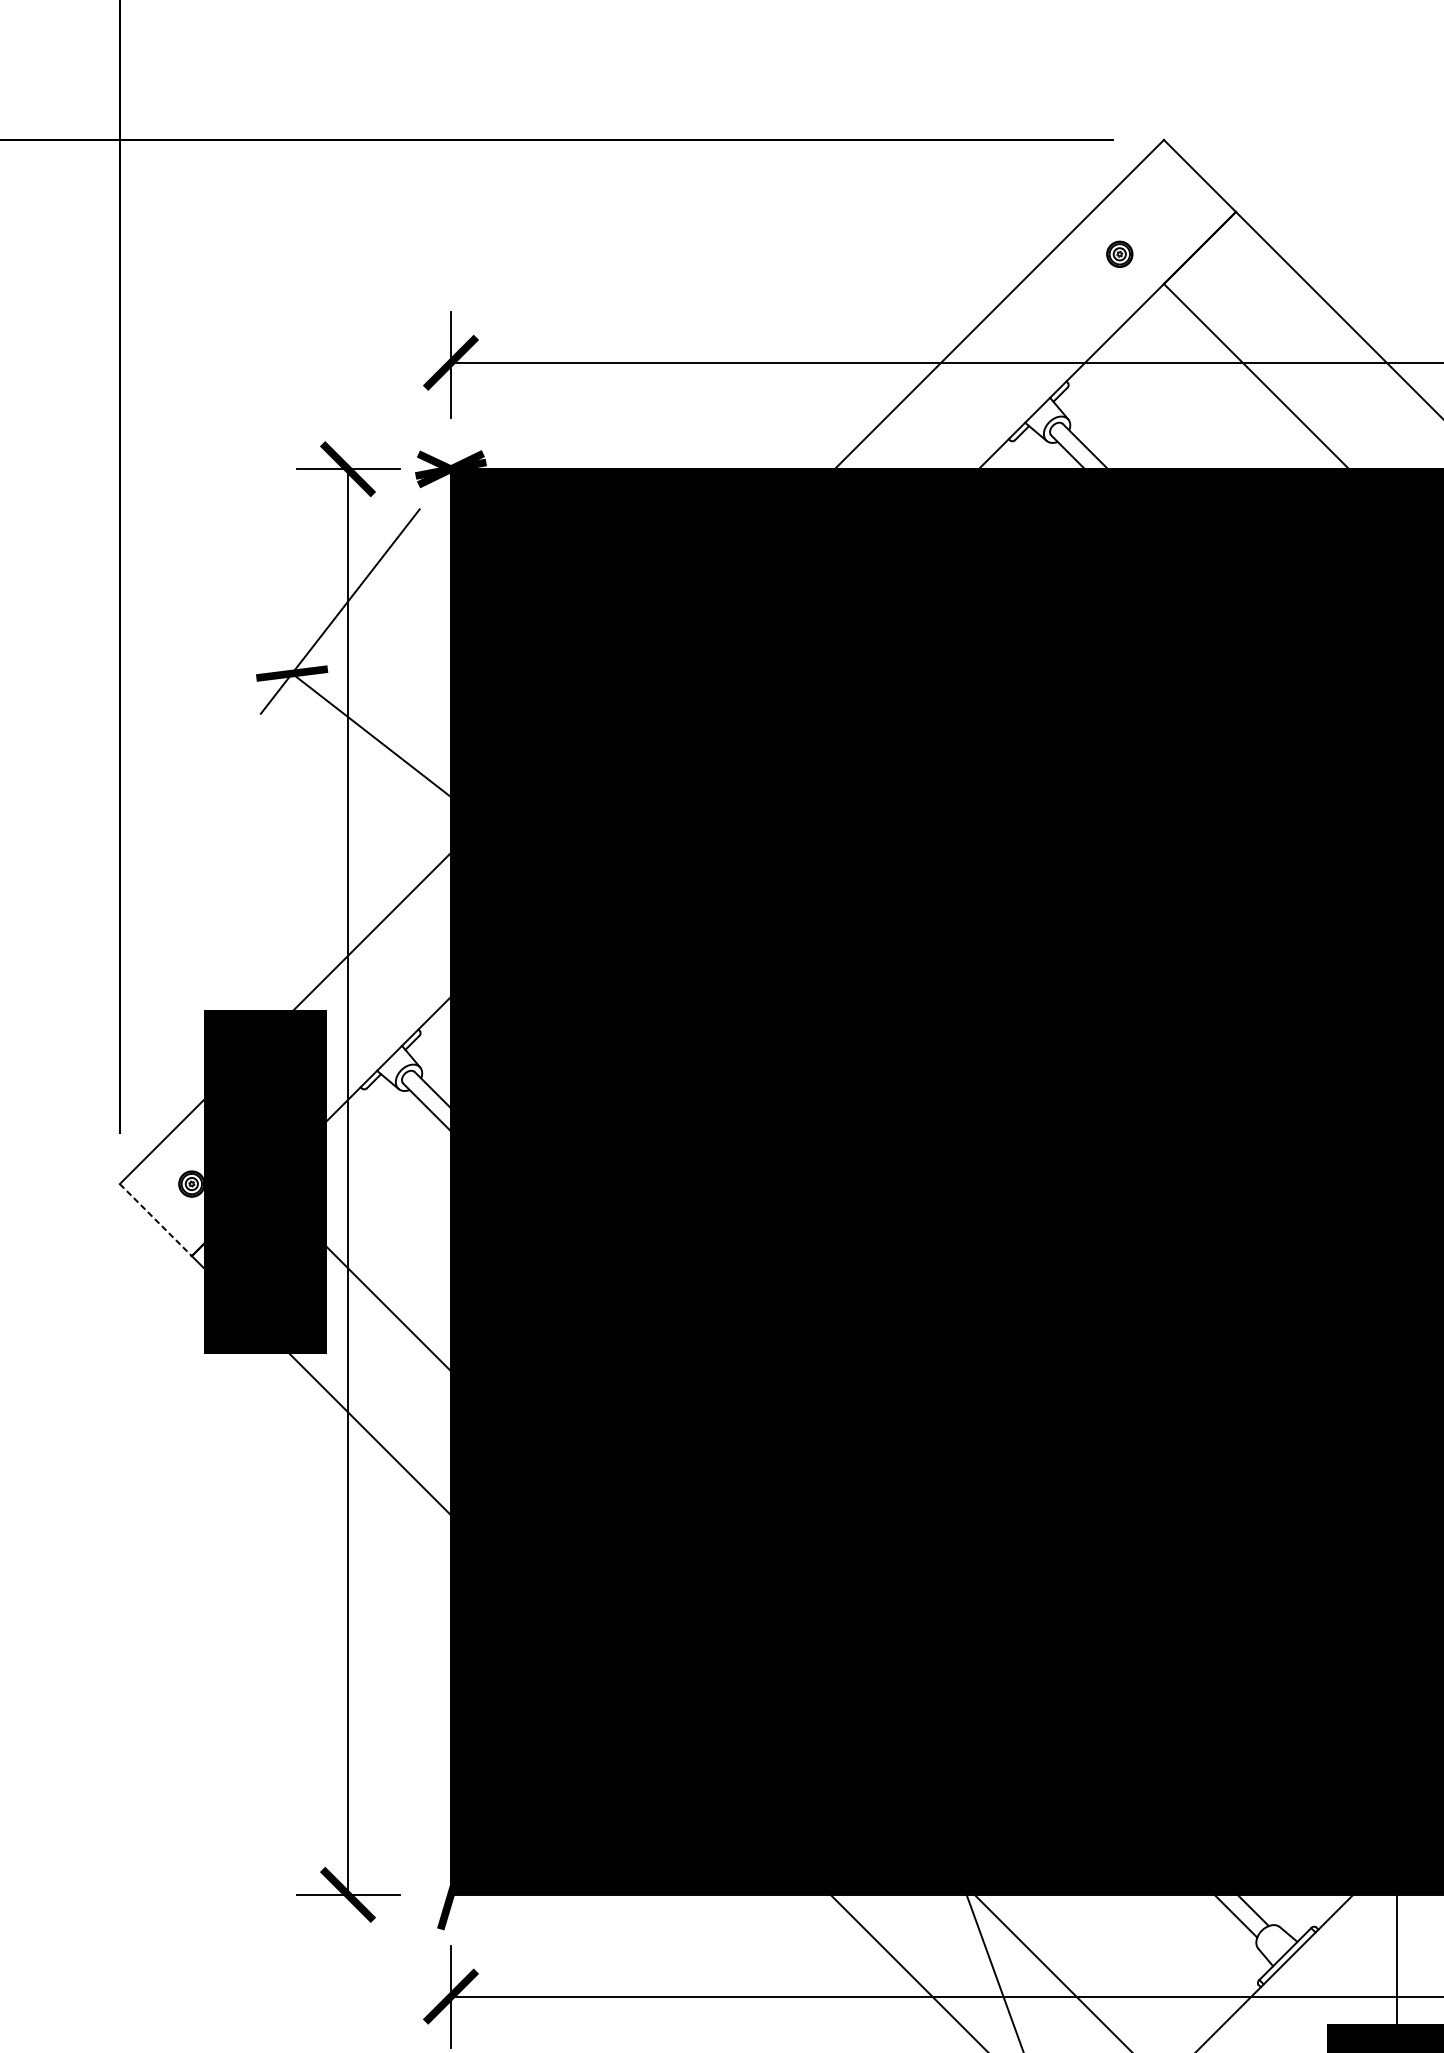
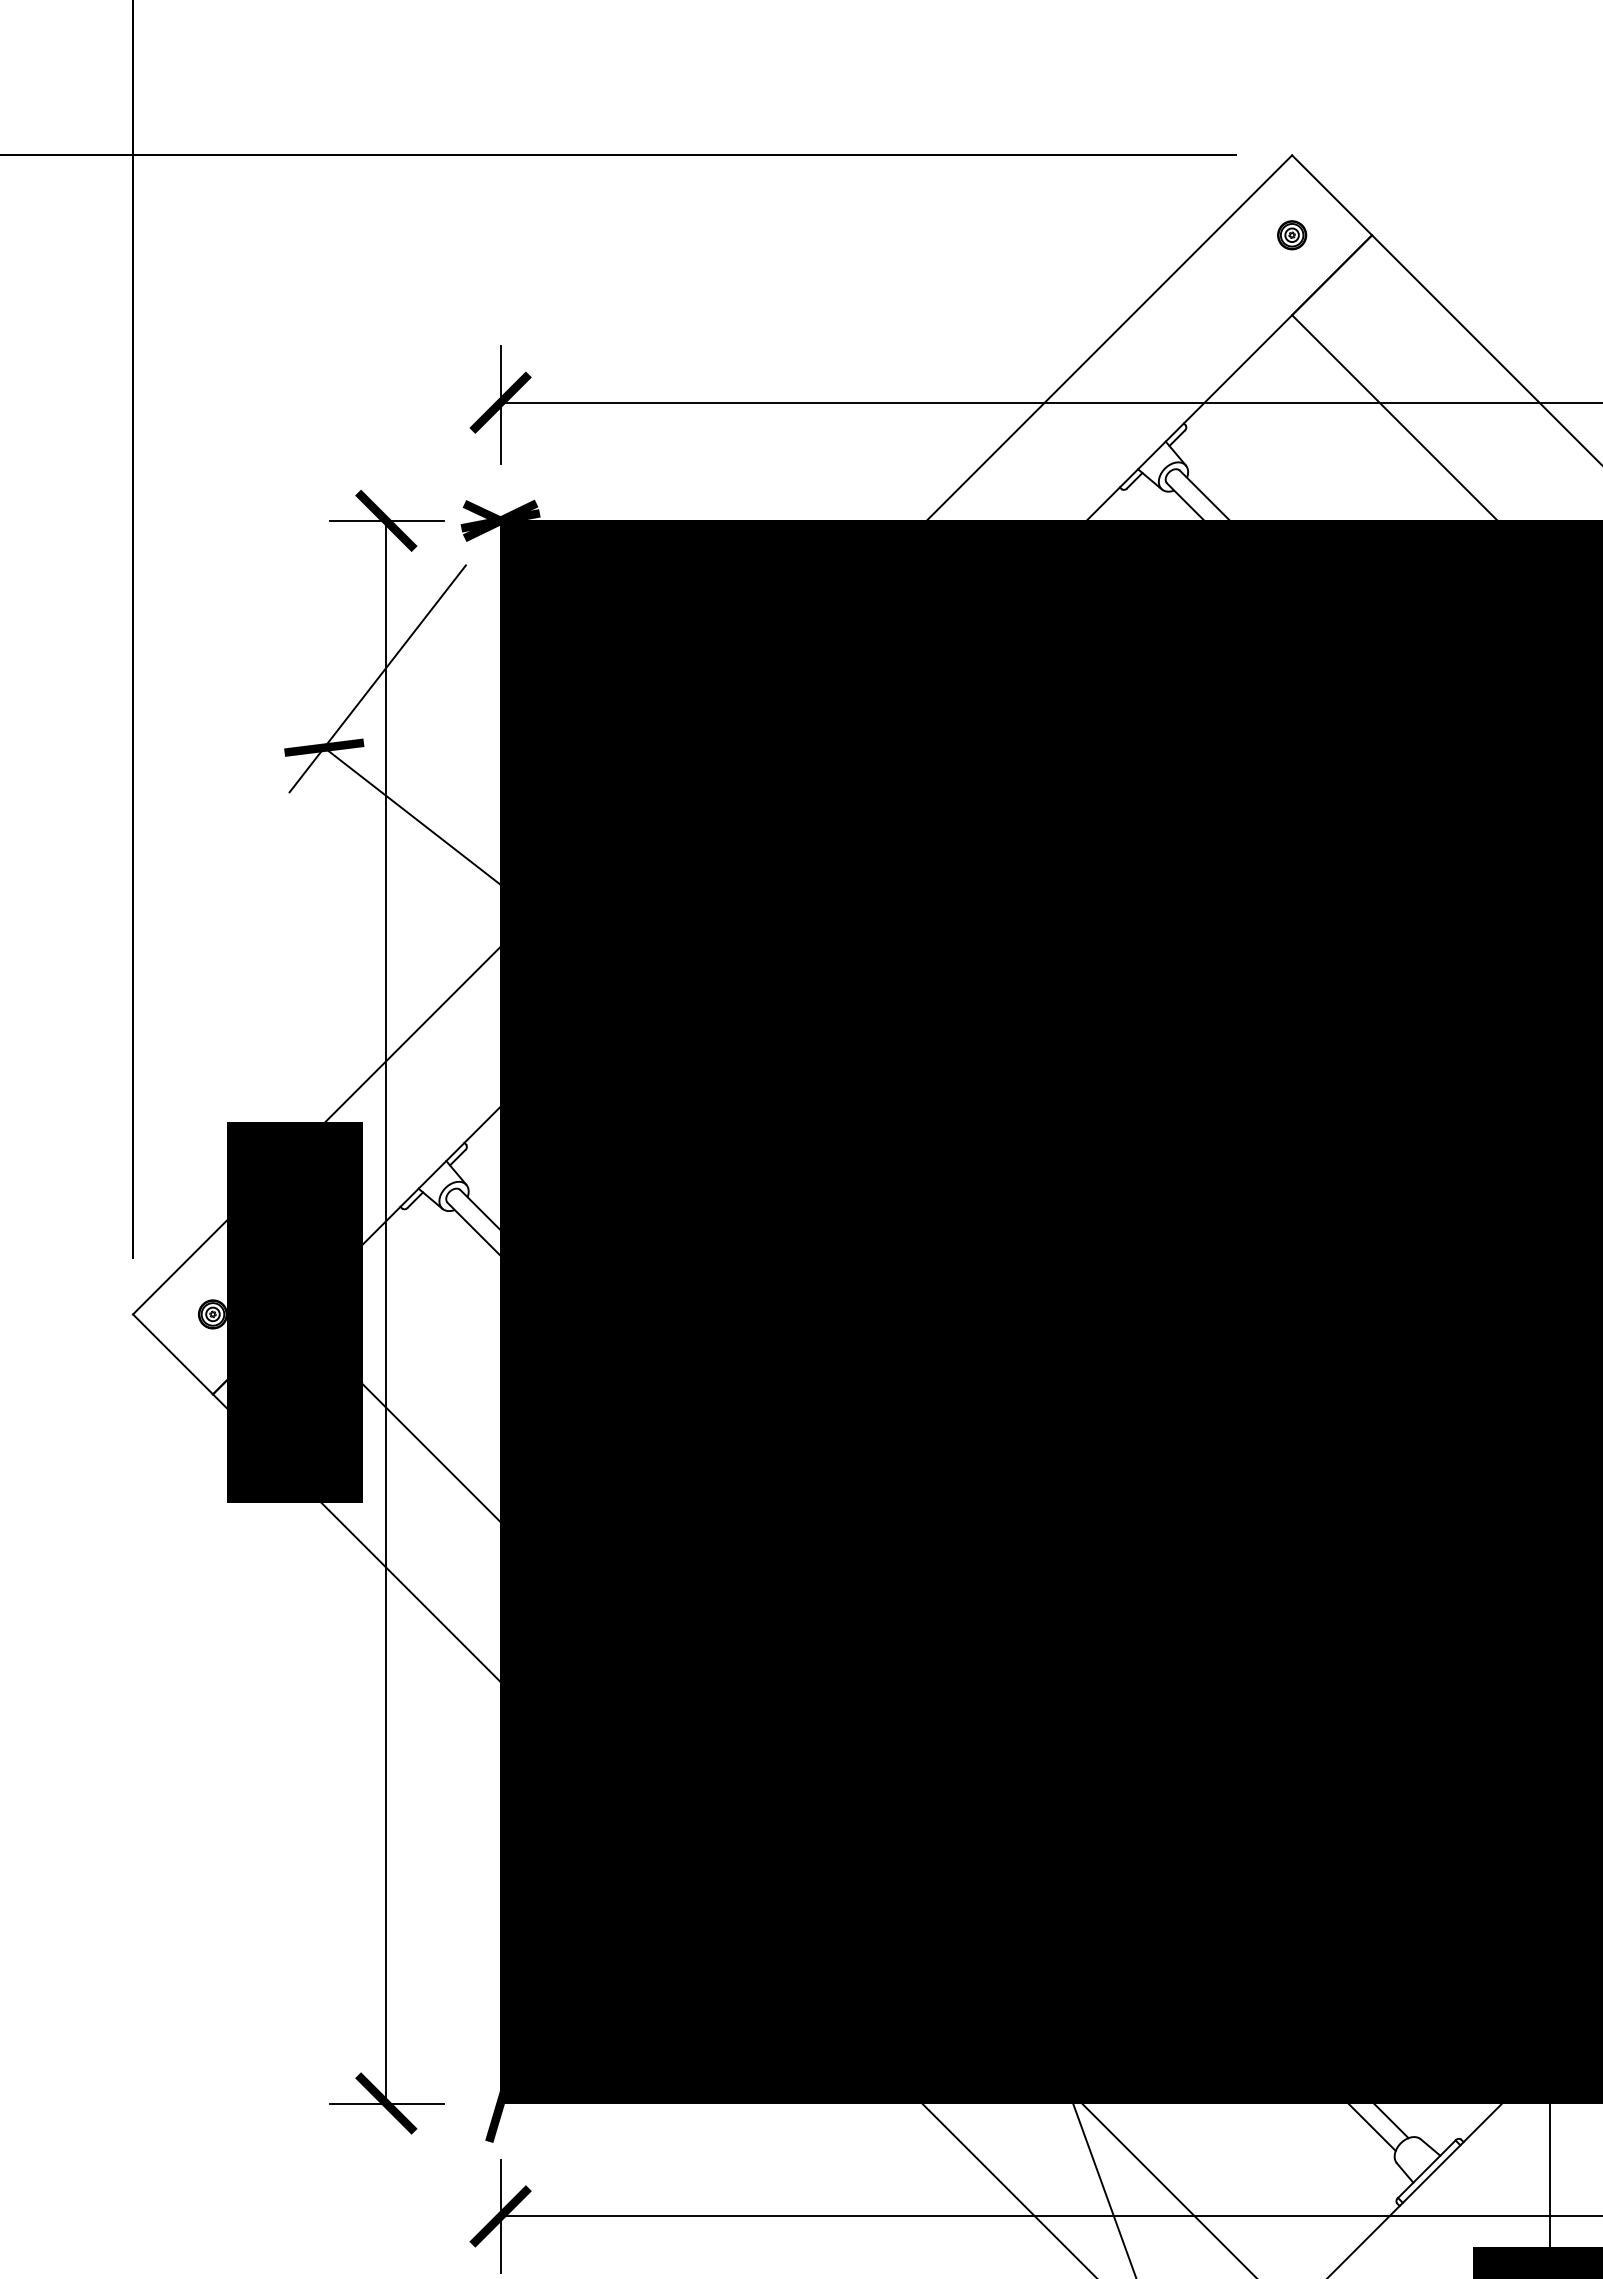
part: (1120, 254) -> (1292, 235), moved
line: (156, 1220) -> (173, 1354), dashed -> solid

